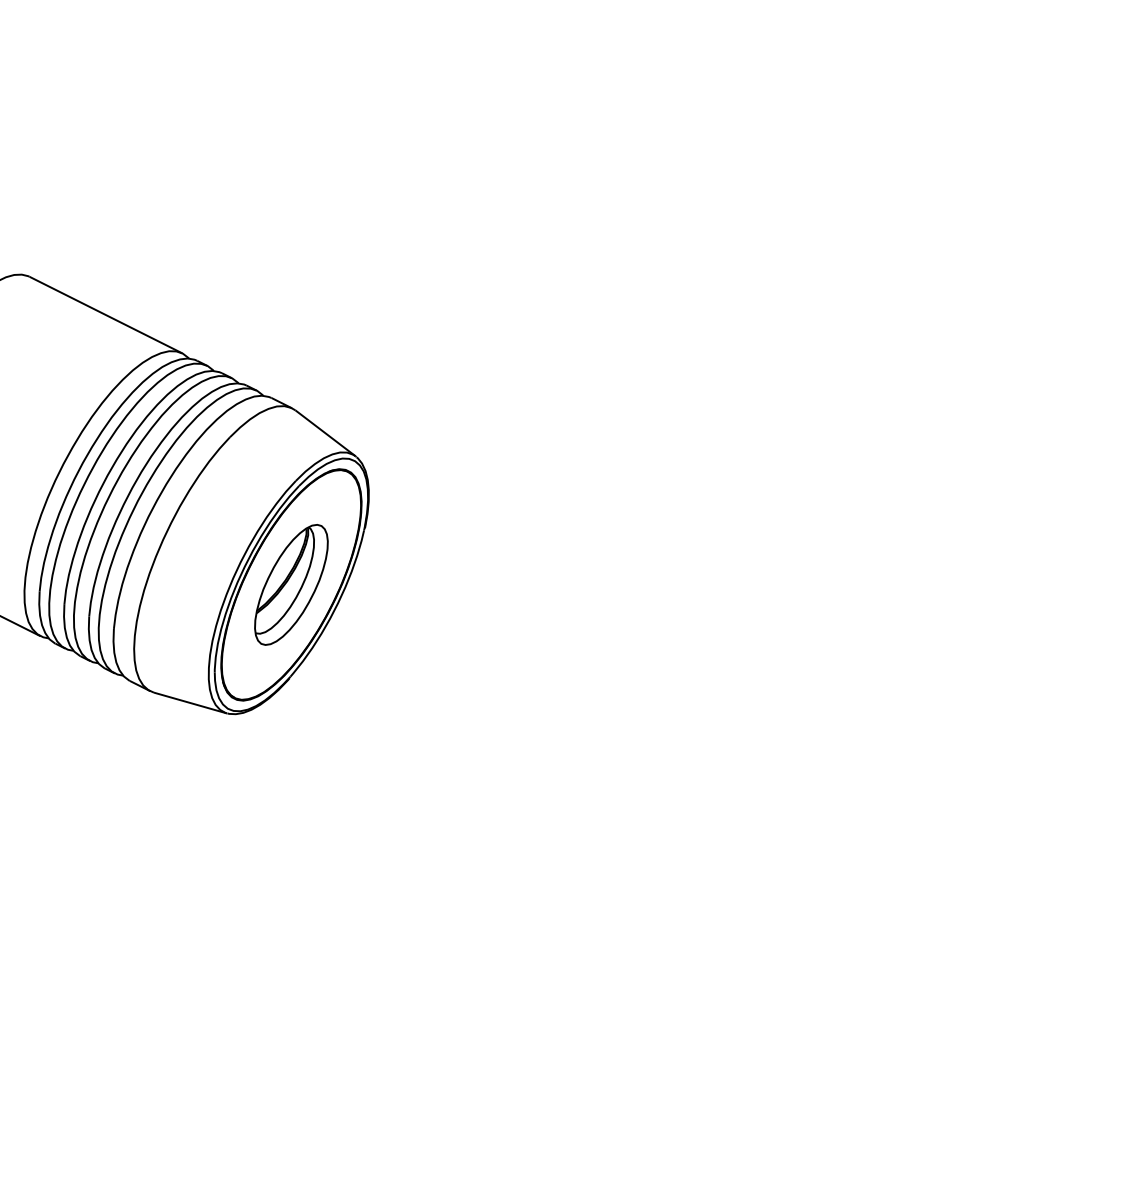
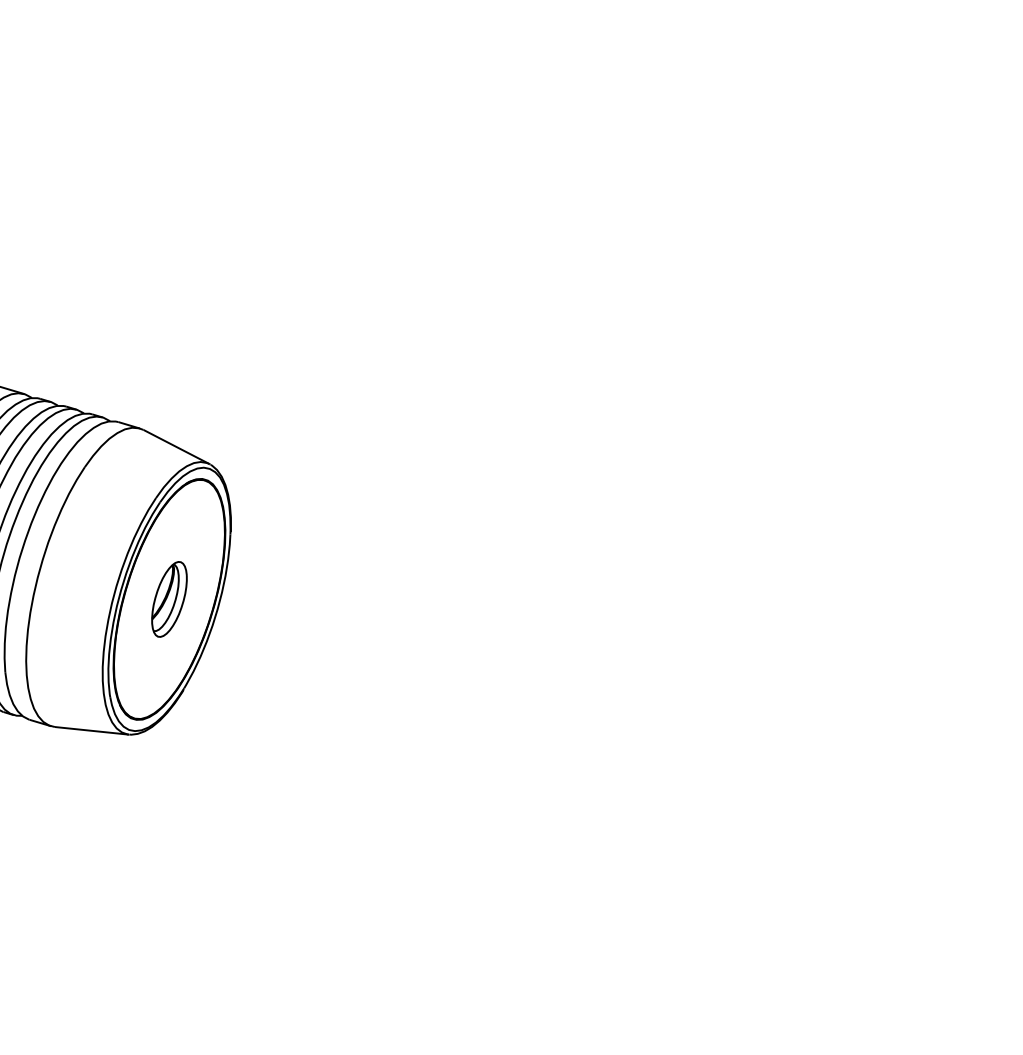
part: (291, 584) -> (169, 599), size x0.6

